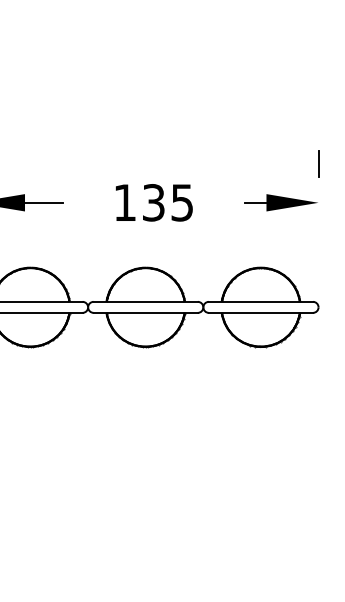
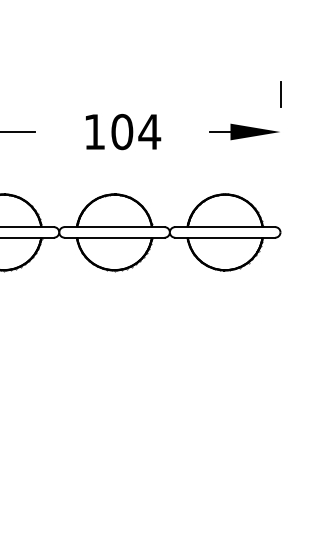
text: (168, 202) -> (136, 131), 135 -> 104

